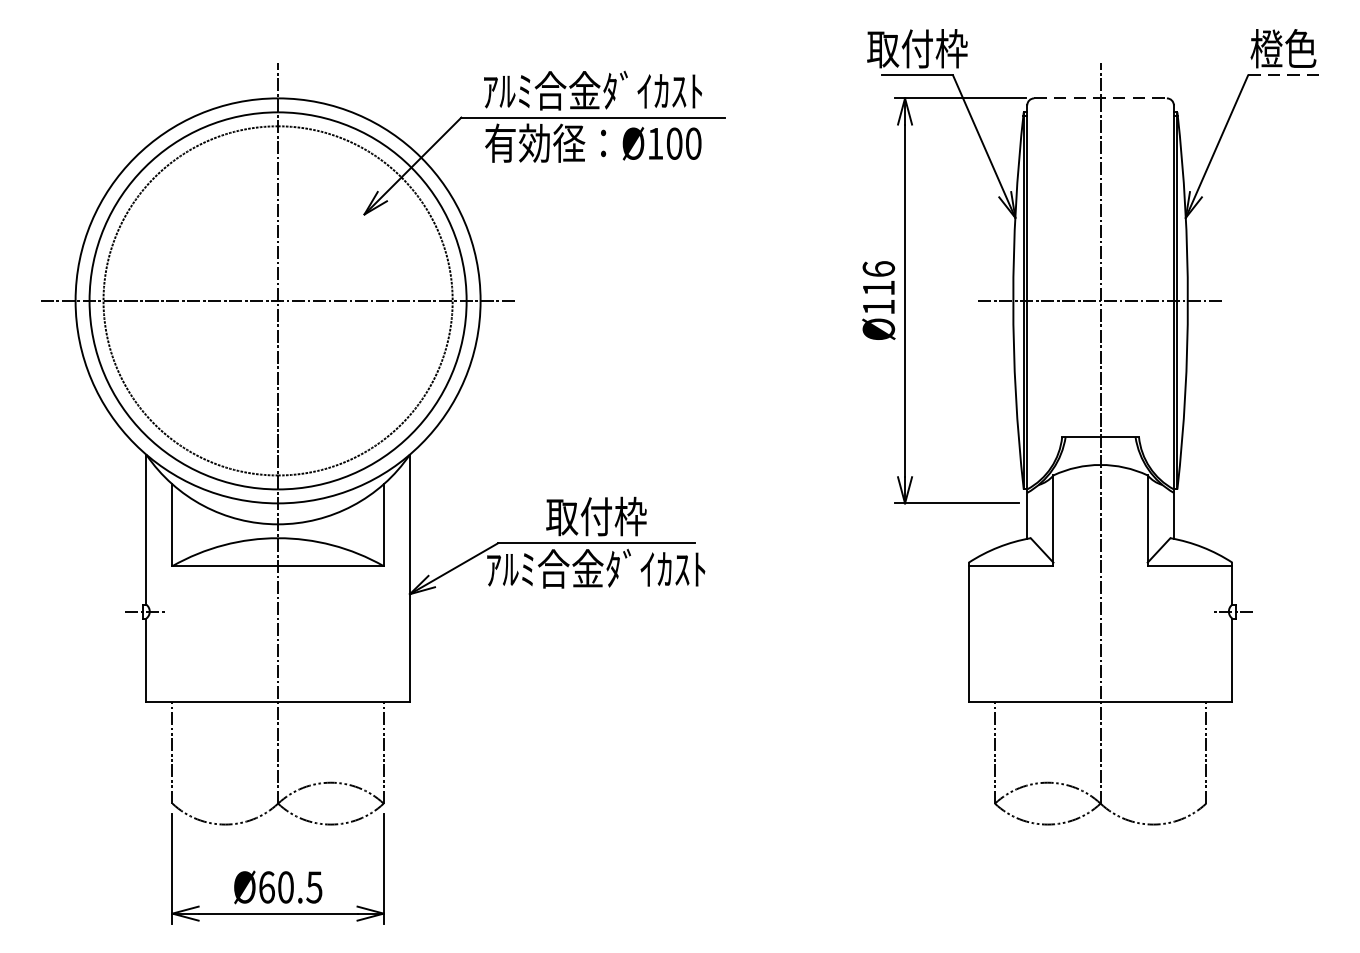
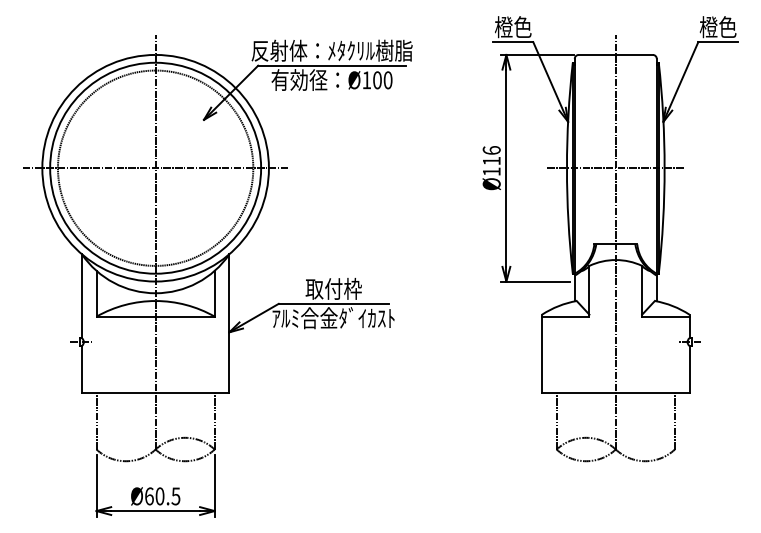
text: (917, 49) -> (513, 27), 取付枠 -> 橙色
line: (1284, 76) -> (718, 42), dashed -> solid
text: (592, 90) -> (331, 50), ｱﾙﾐ合金ﾀﾞｲｶｽﾄ -> 反射体：ﾒﾀｸﾘﾙ樹脂
line: (1101, 97) -> (616, 54), dashed -> solid

